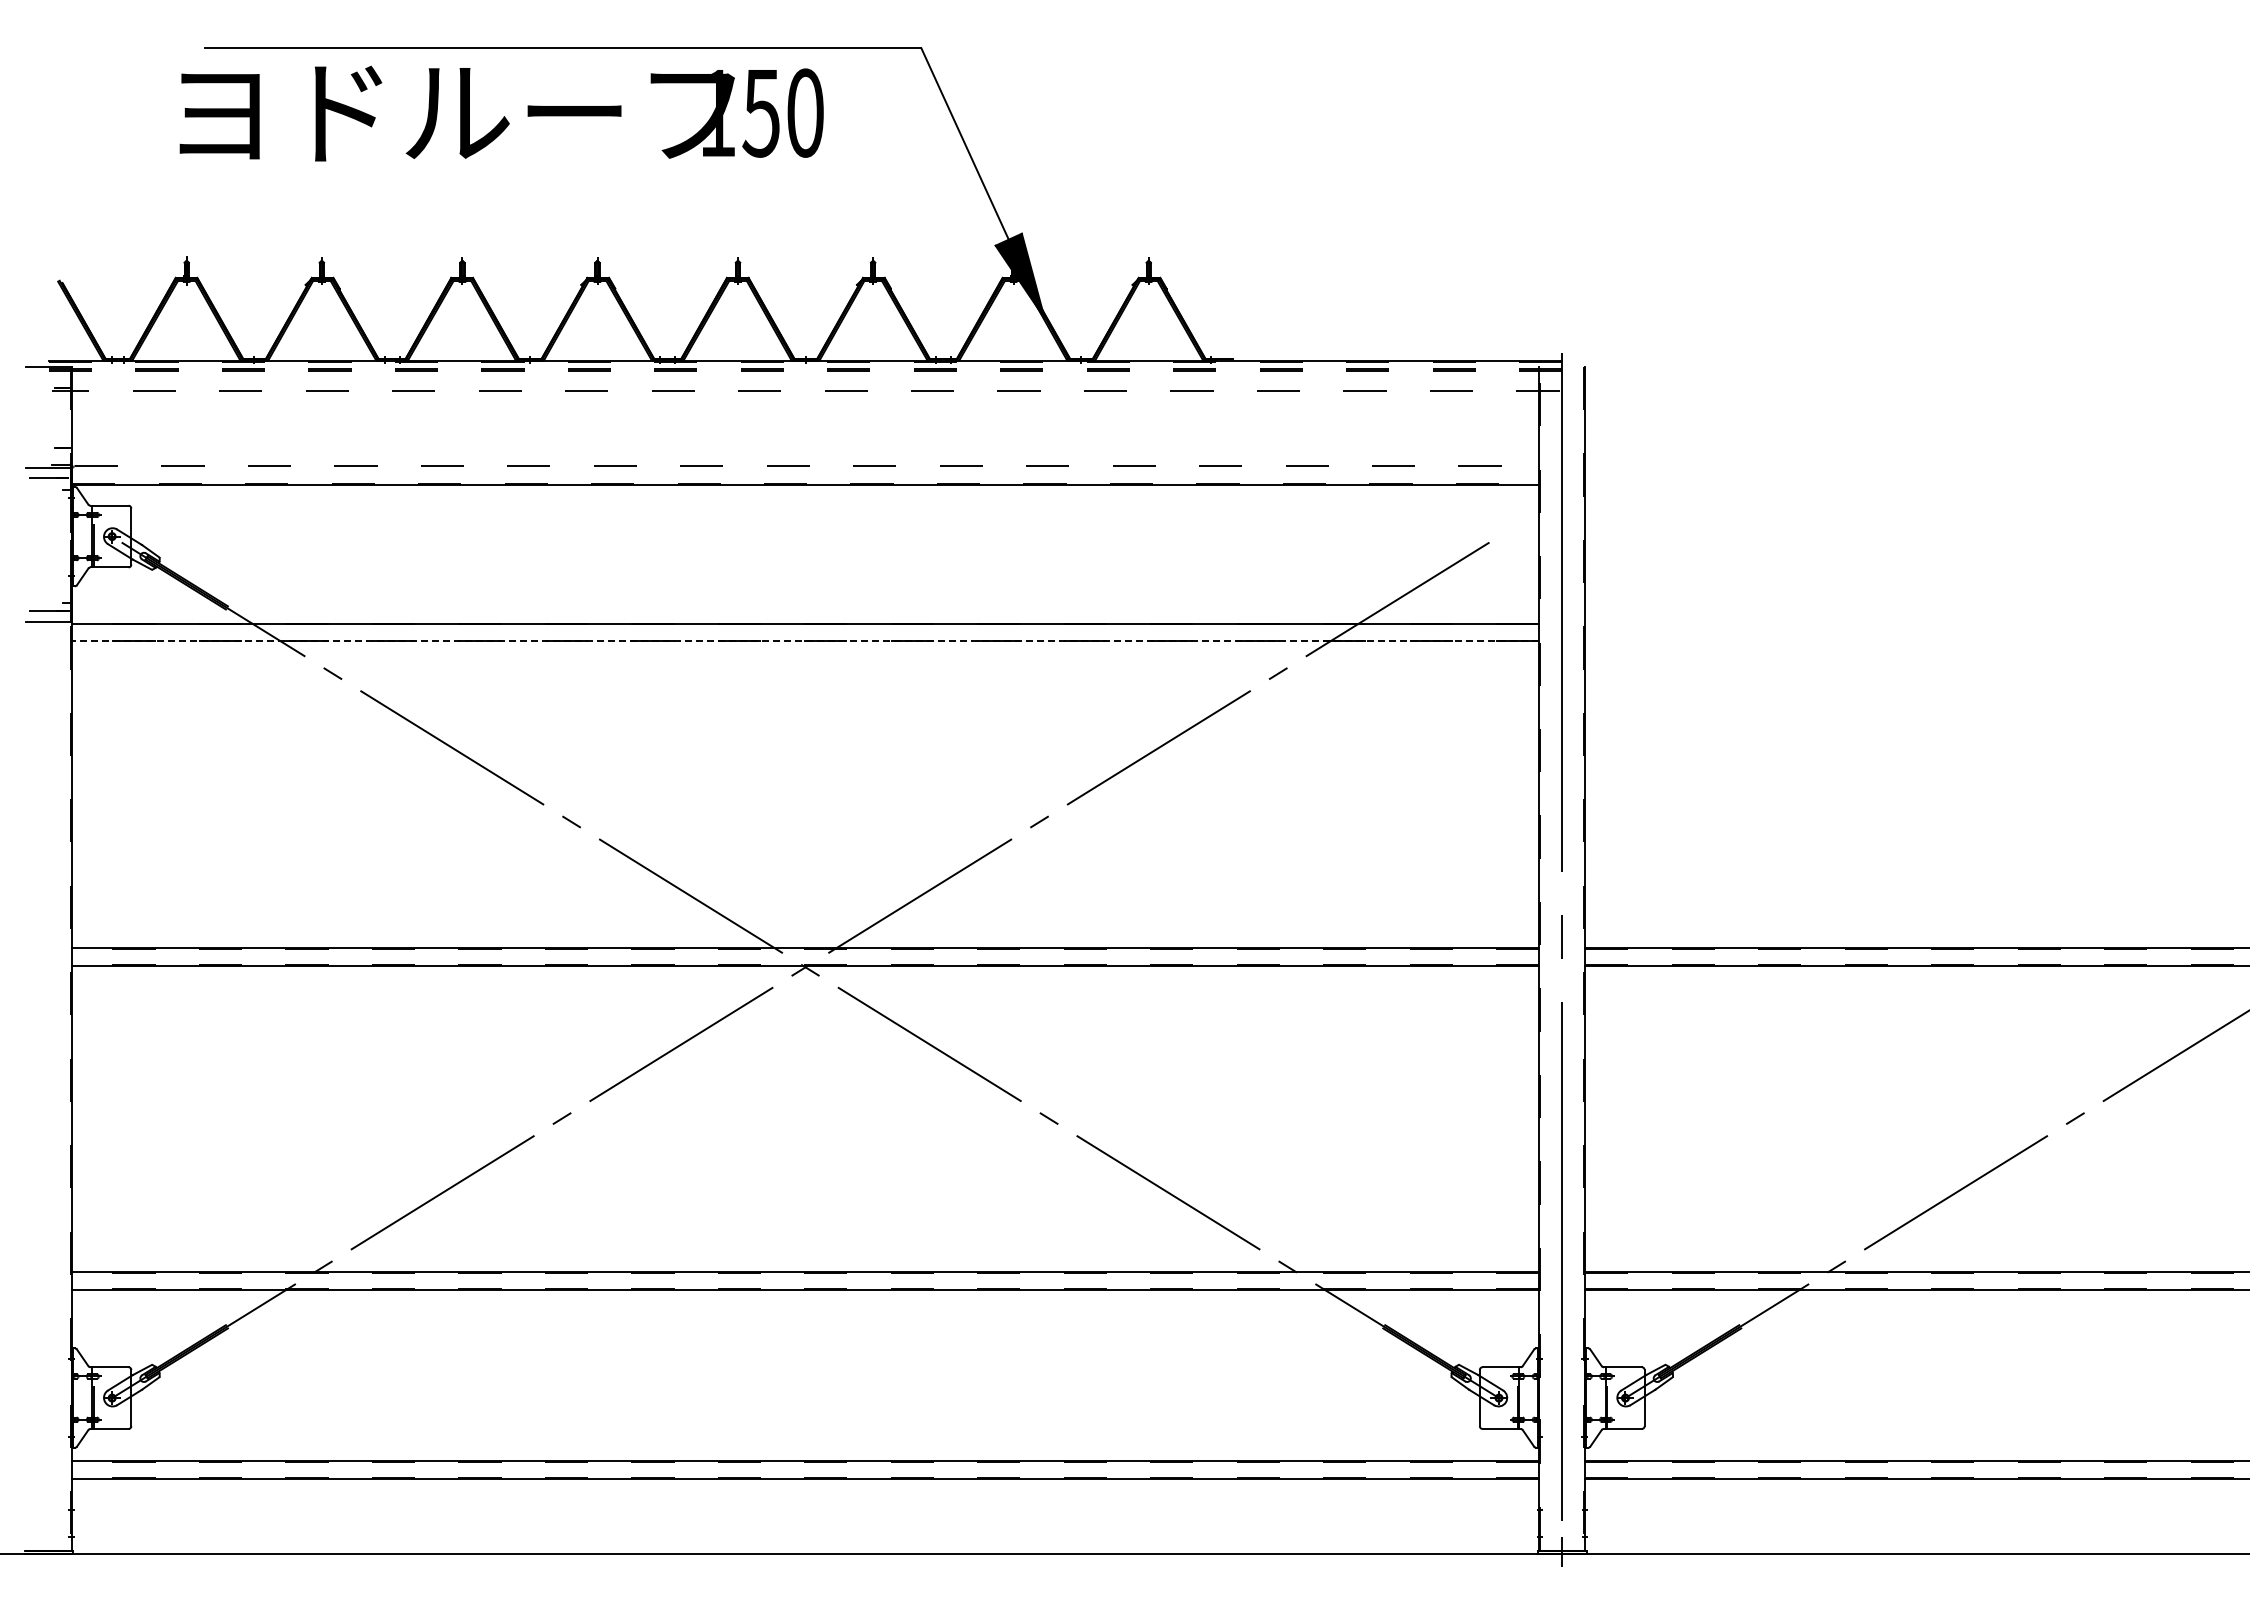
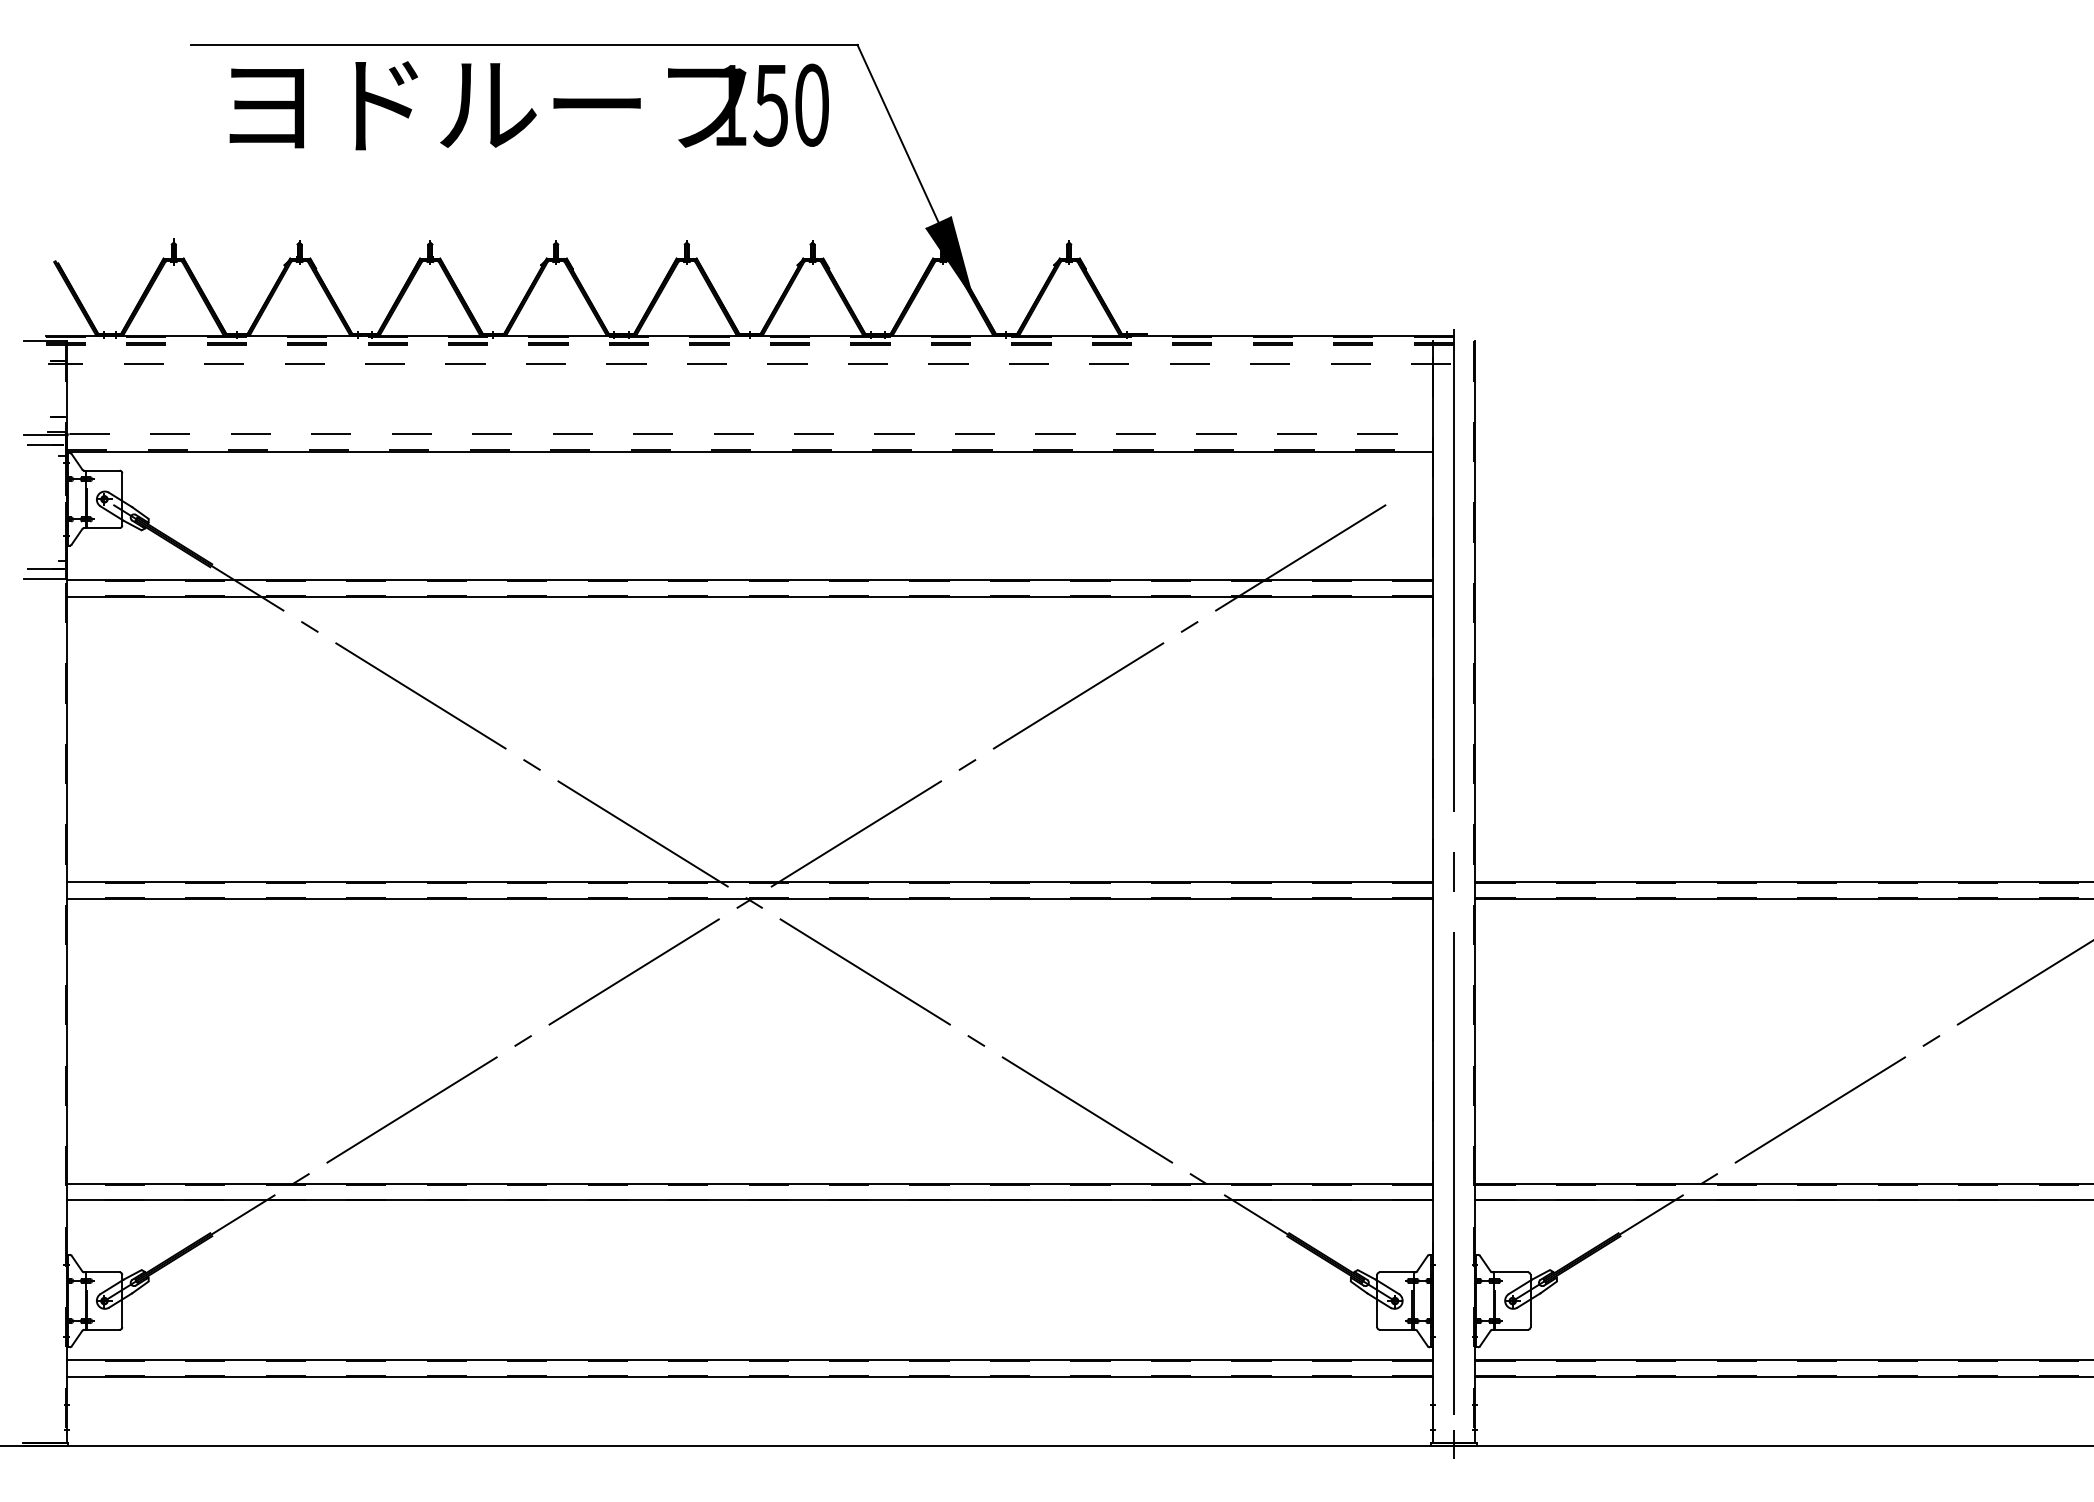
text: (501, 113) -> (529, 105), moved
line: (805, 641) -> (749, 596), dashed -> solid

